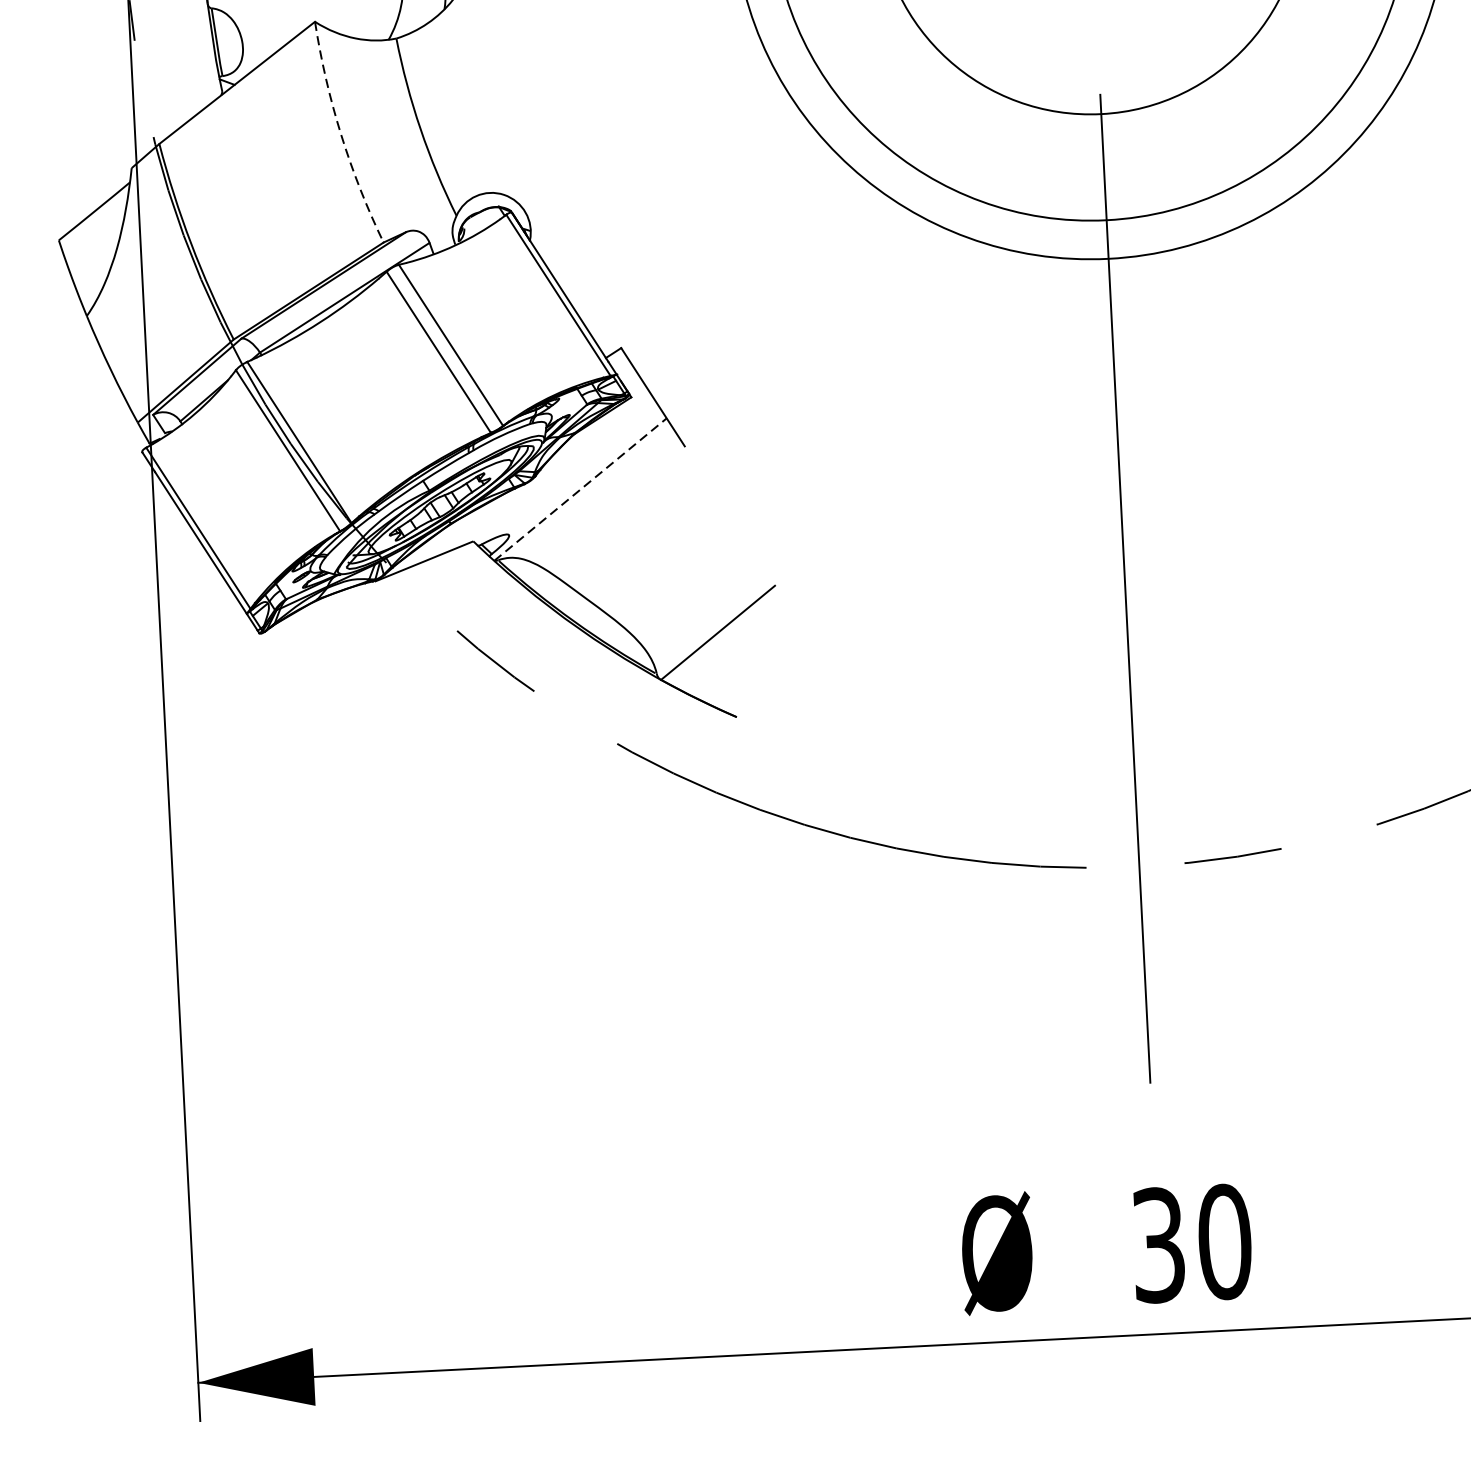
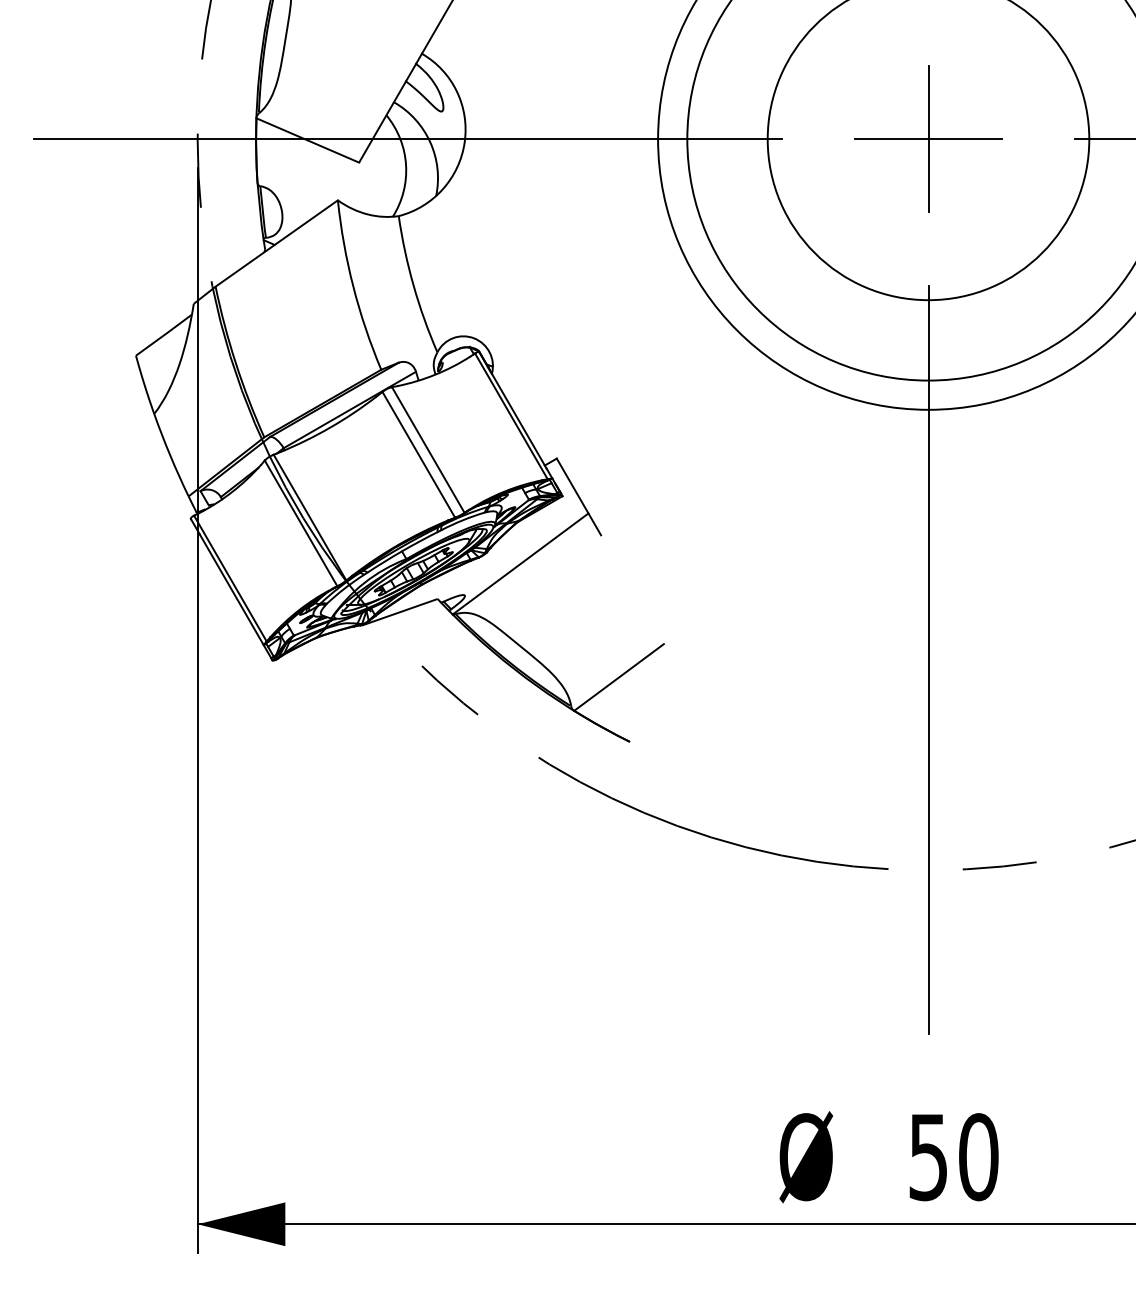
arc: (341, 134) -> (353, 286), dashed -> solid
line: (580, 488) -> (520, 563), dashed -> solid
text: (1158, 1244) -> (928, 1156), 30 -> 50

